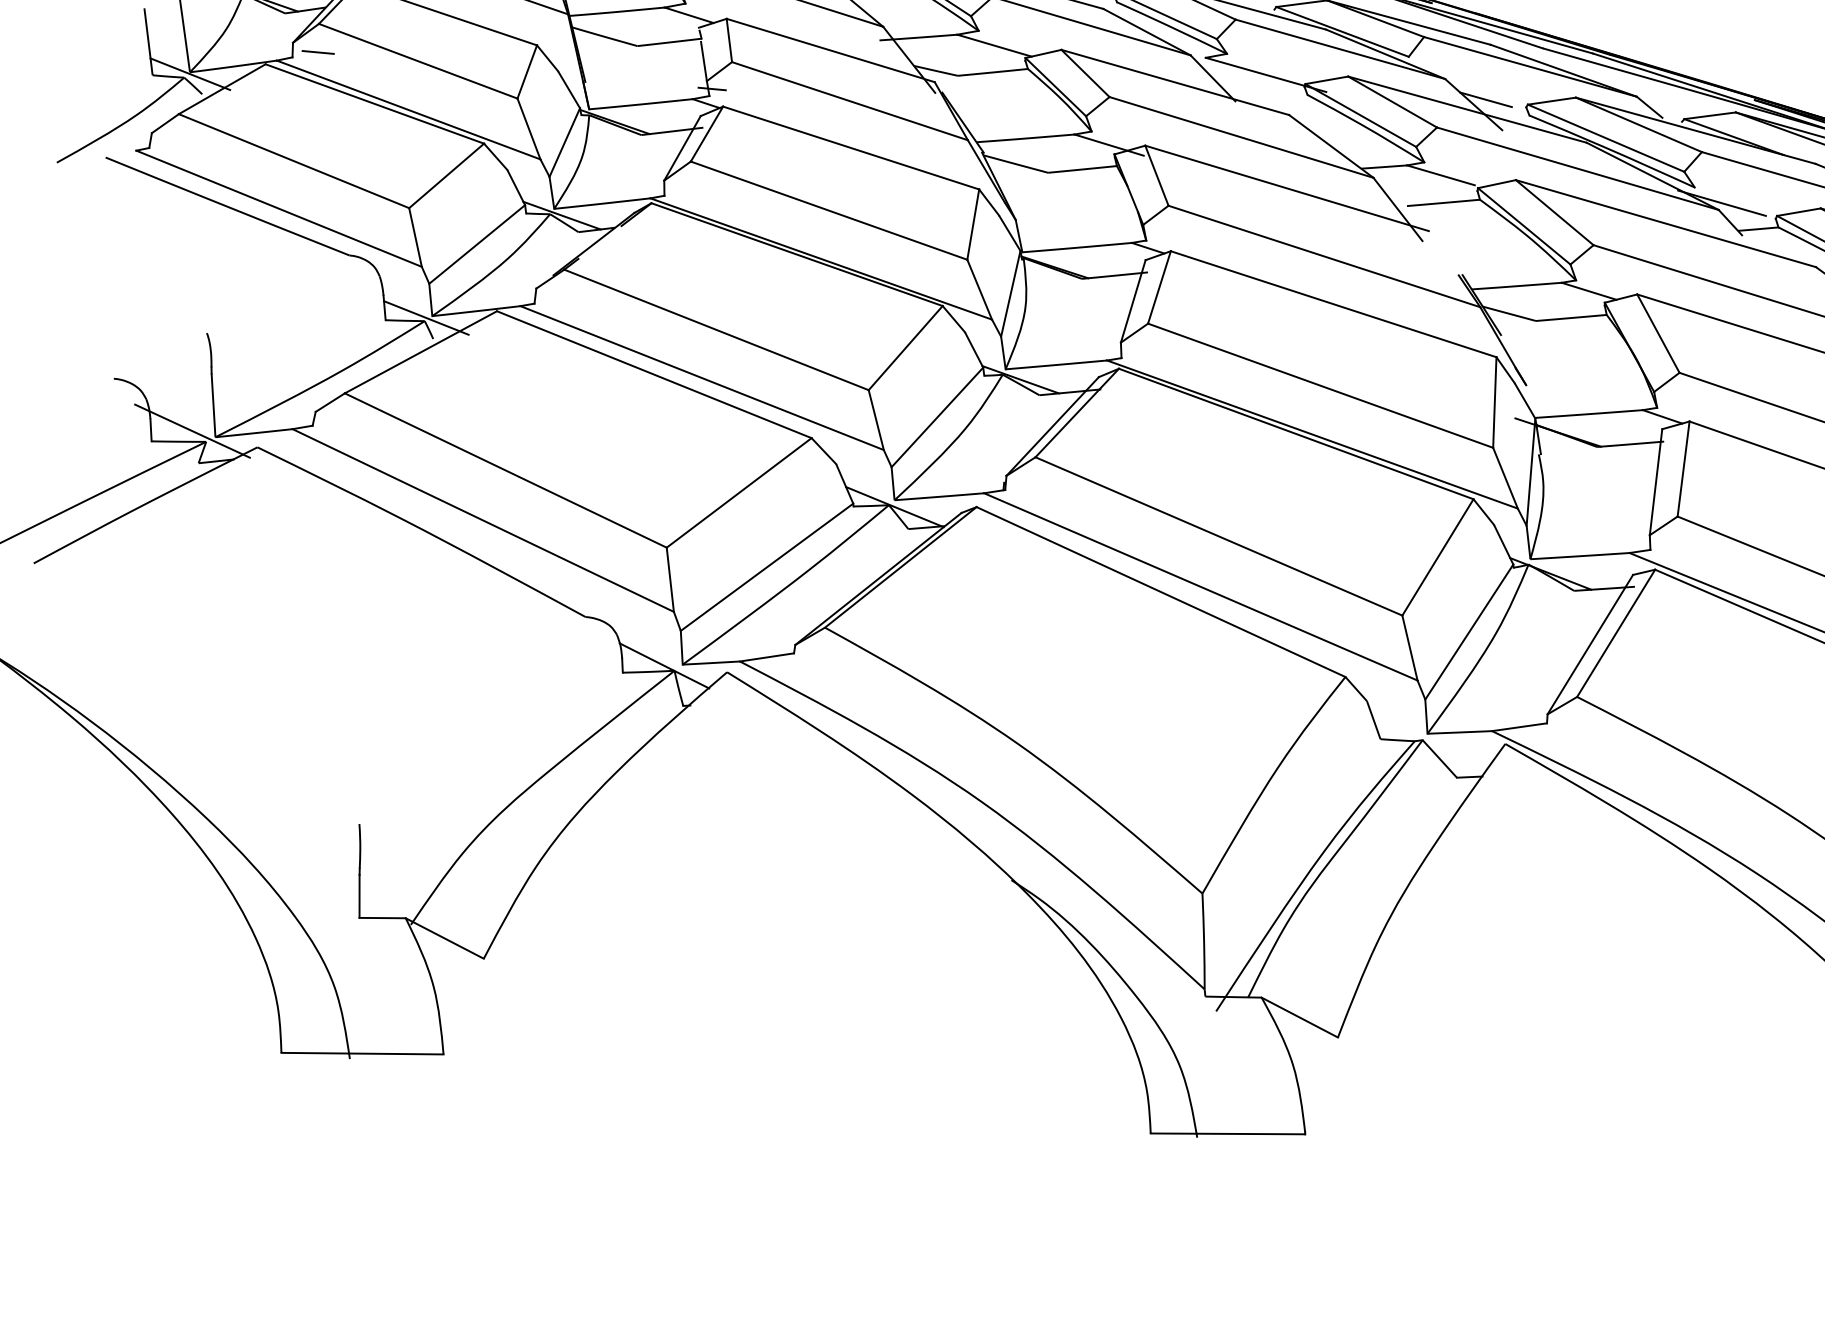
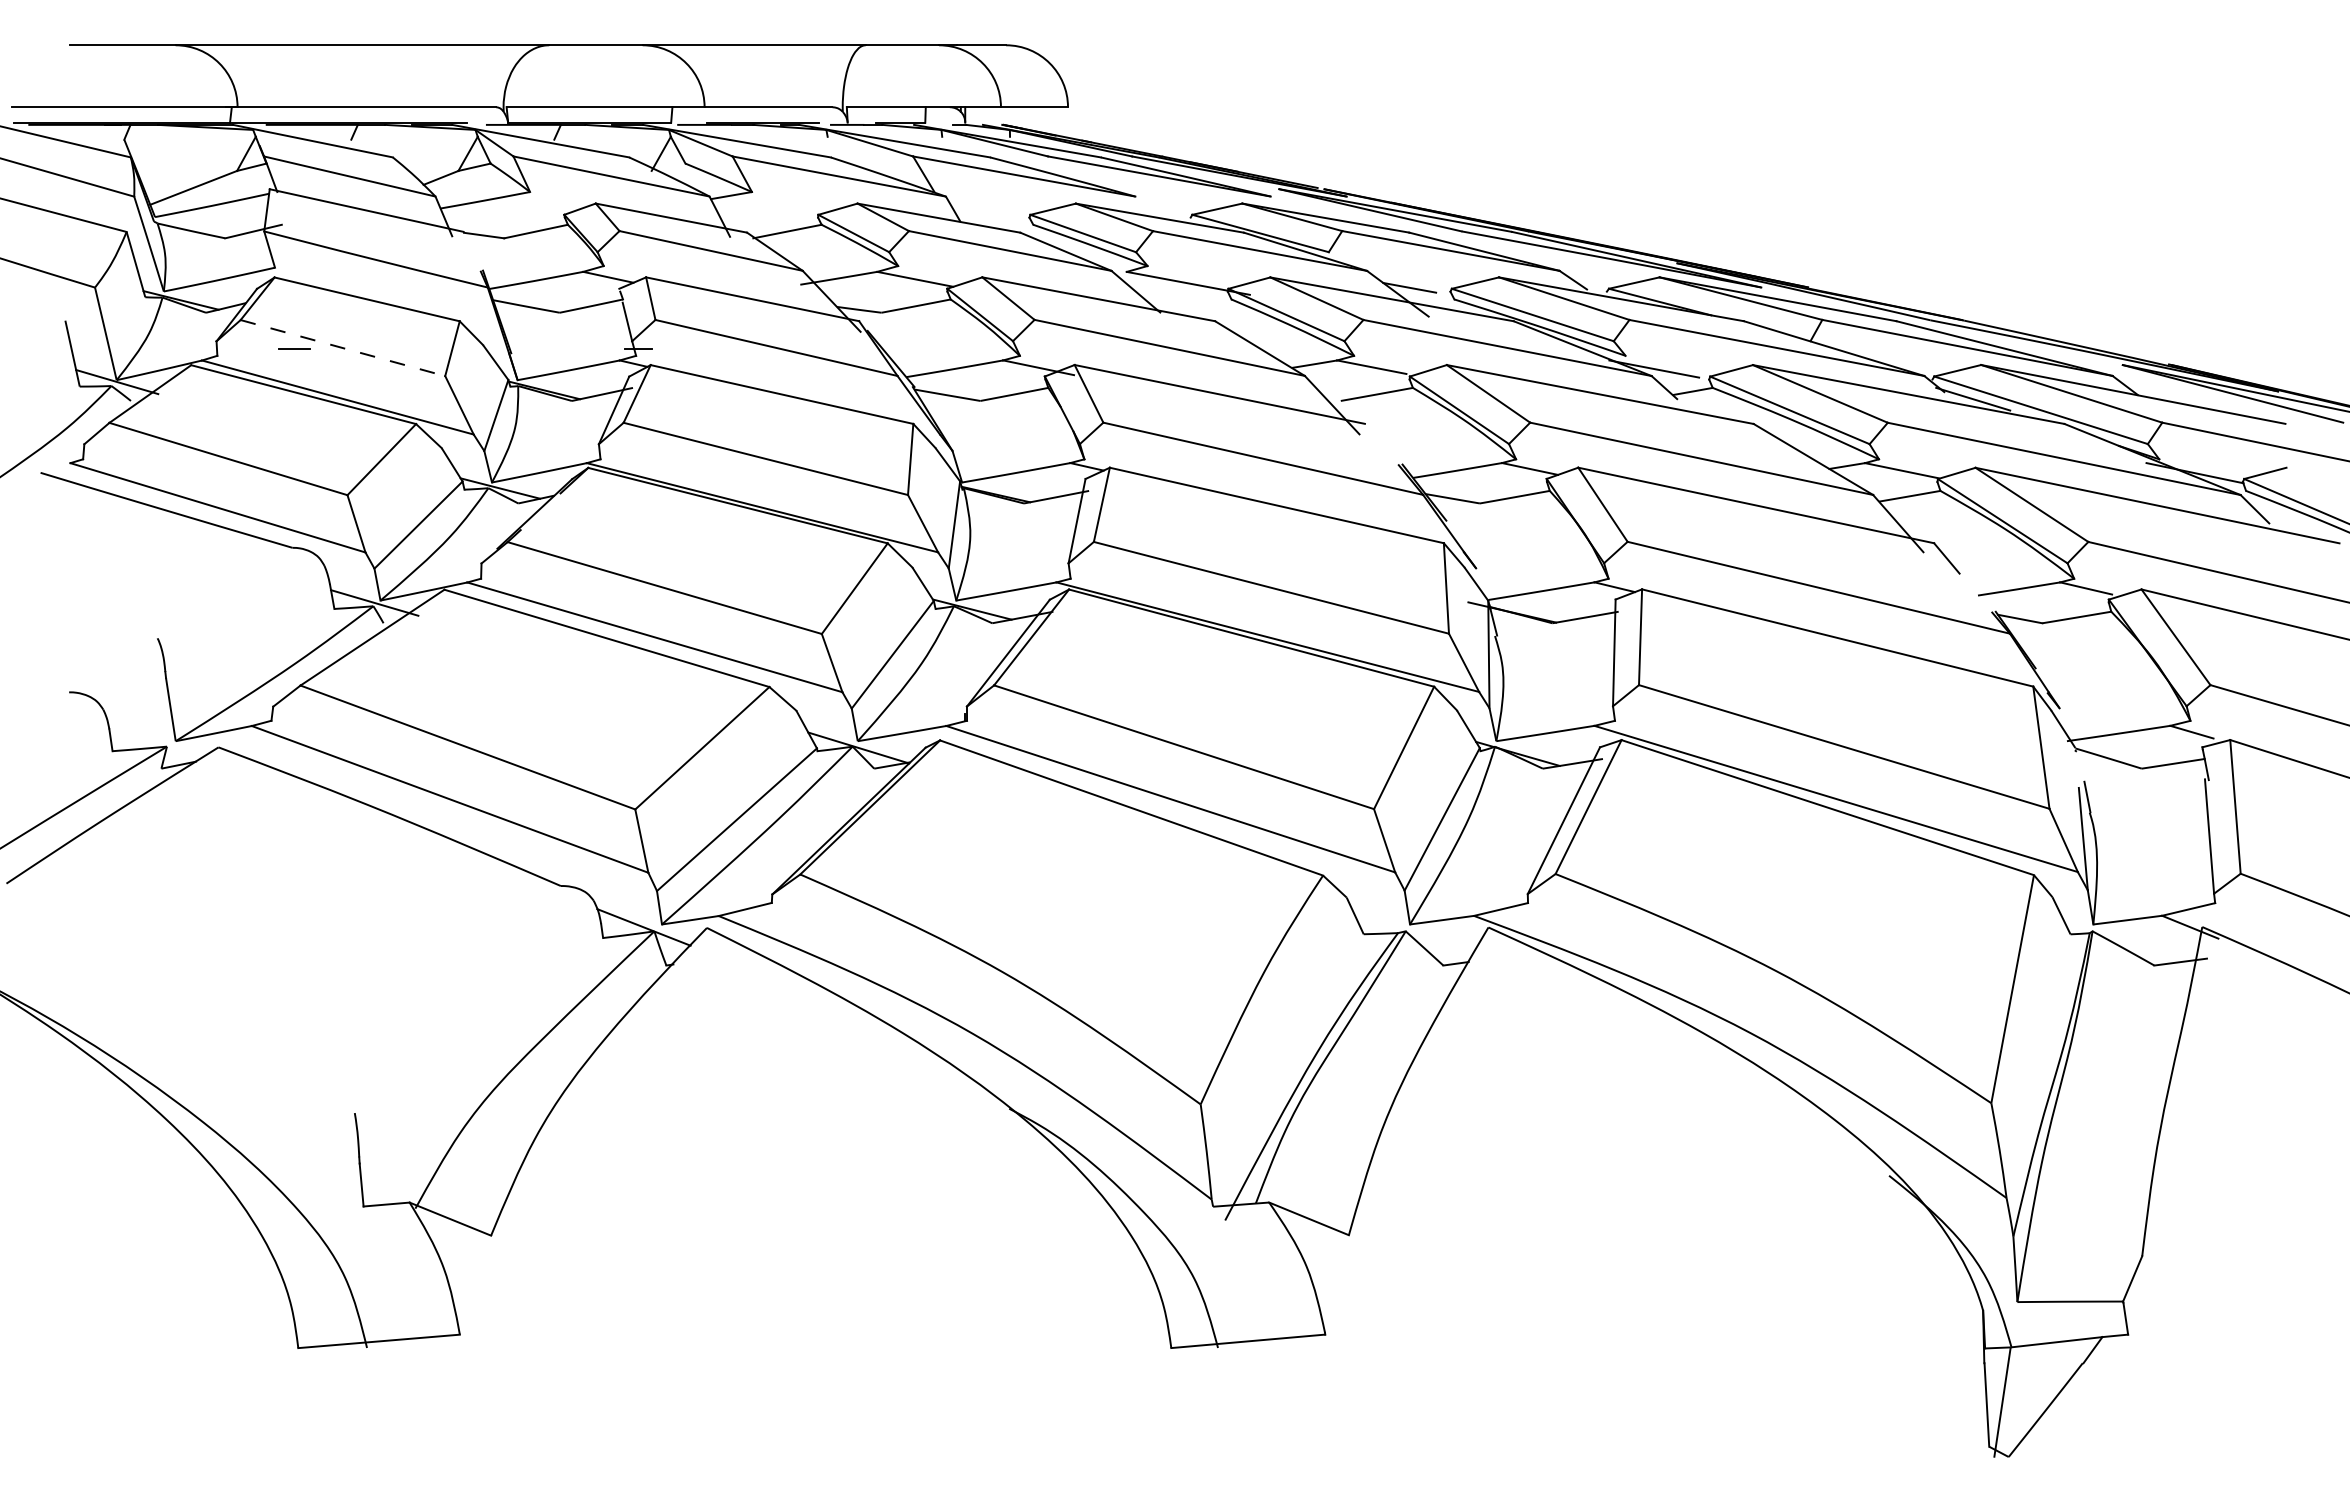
line: (318, 52) -> (294, 348), moved
line: (418, 61) -> (343, 348), solid -> dashed
line: (191, 431) -> (151, 737), removed

